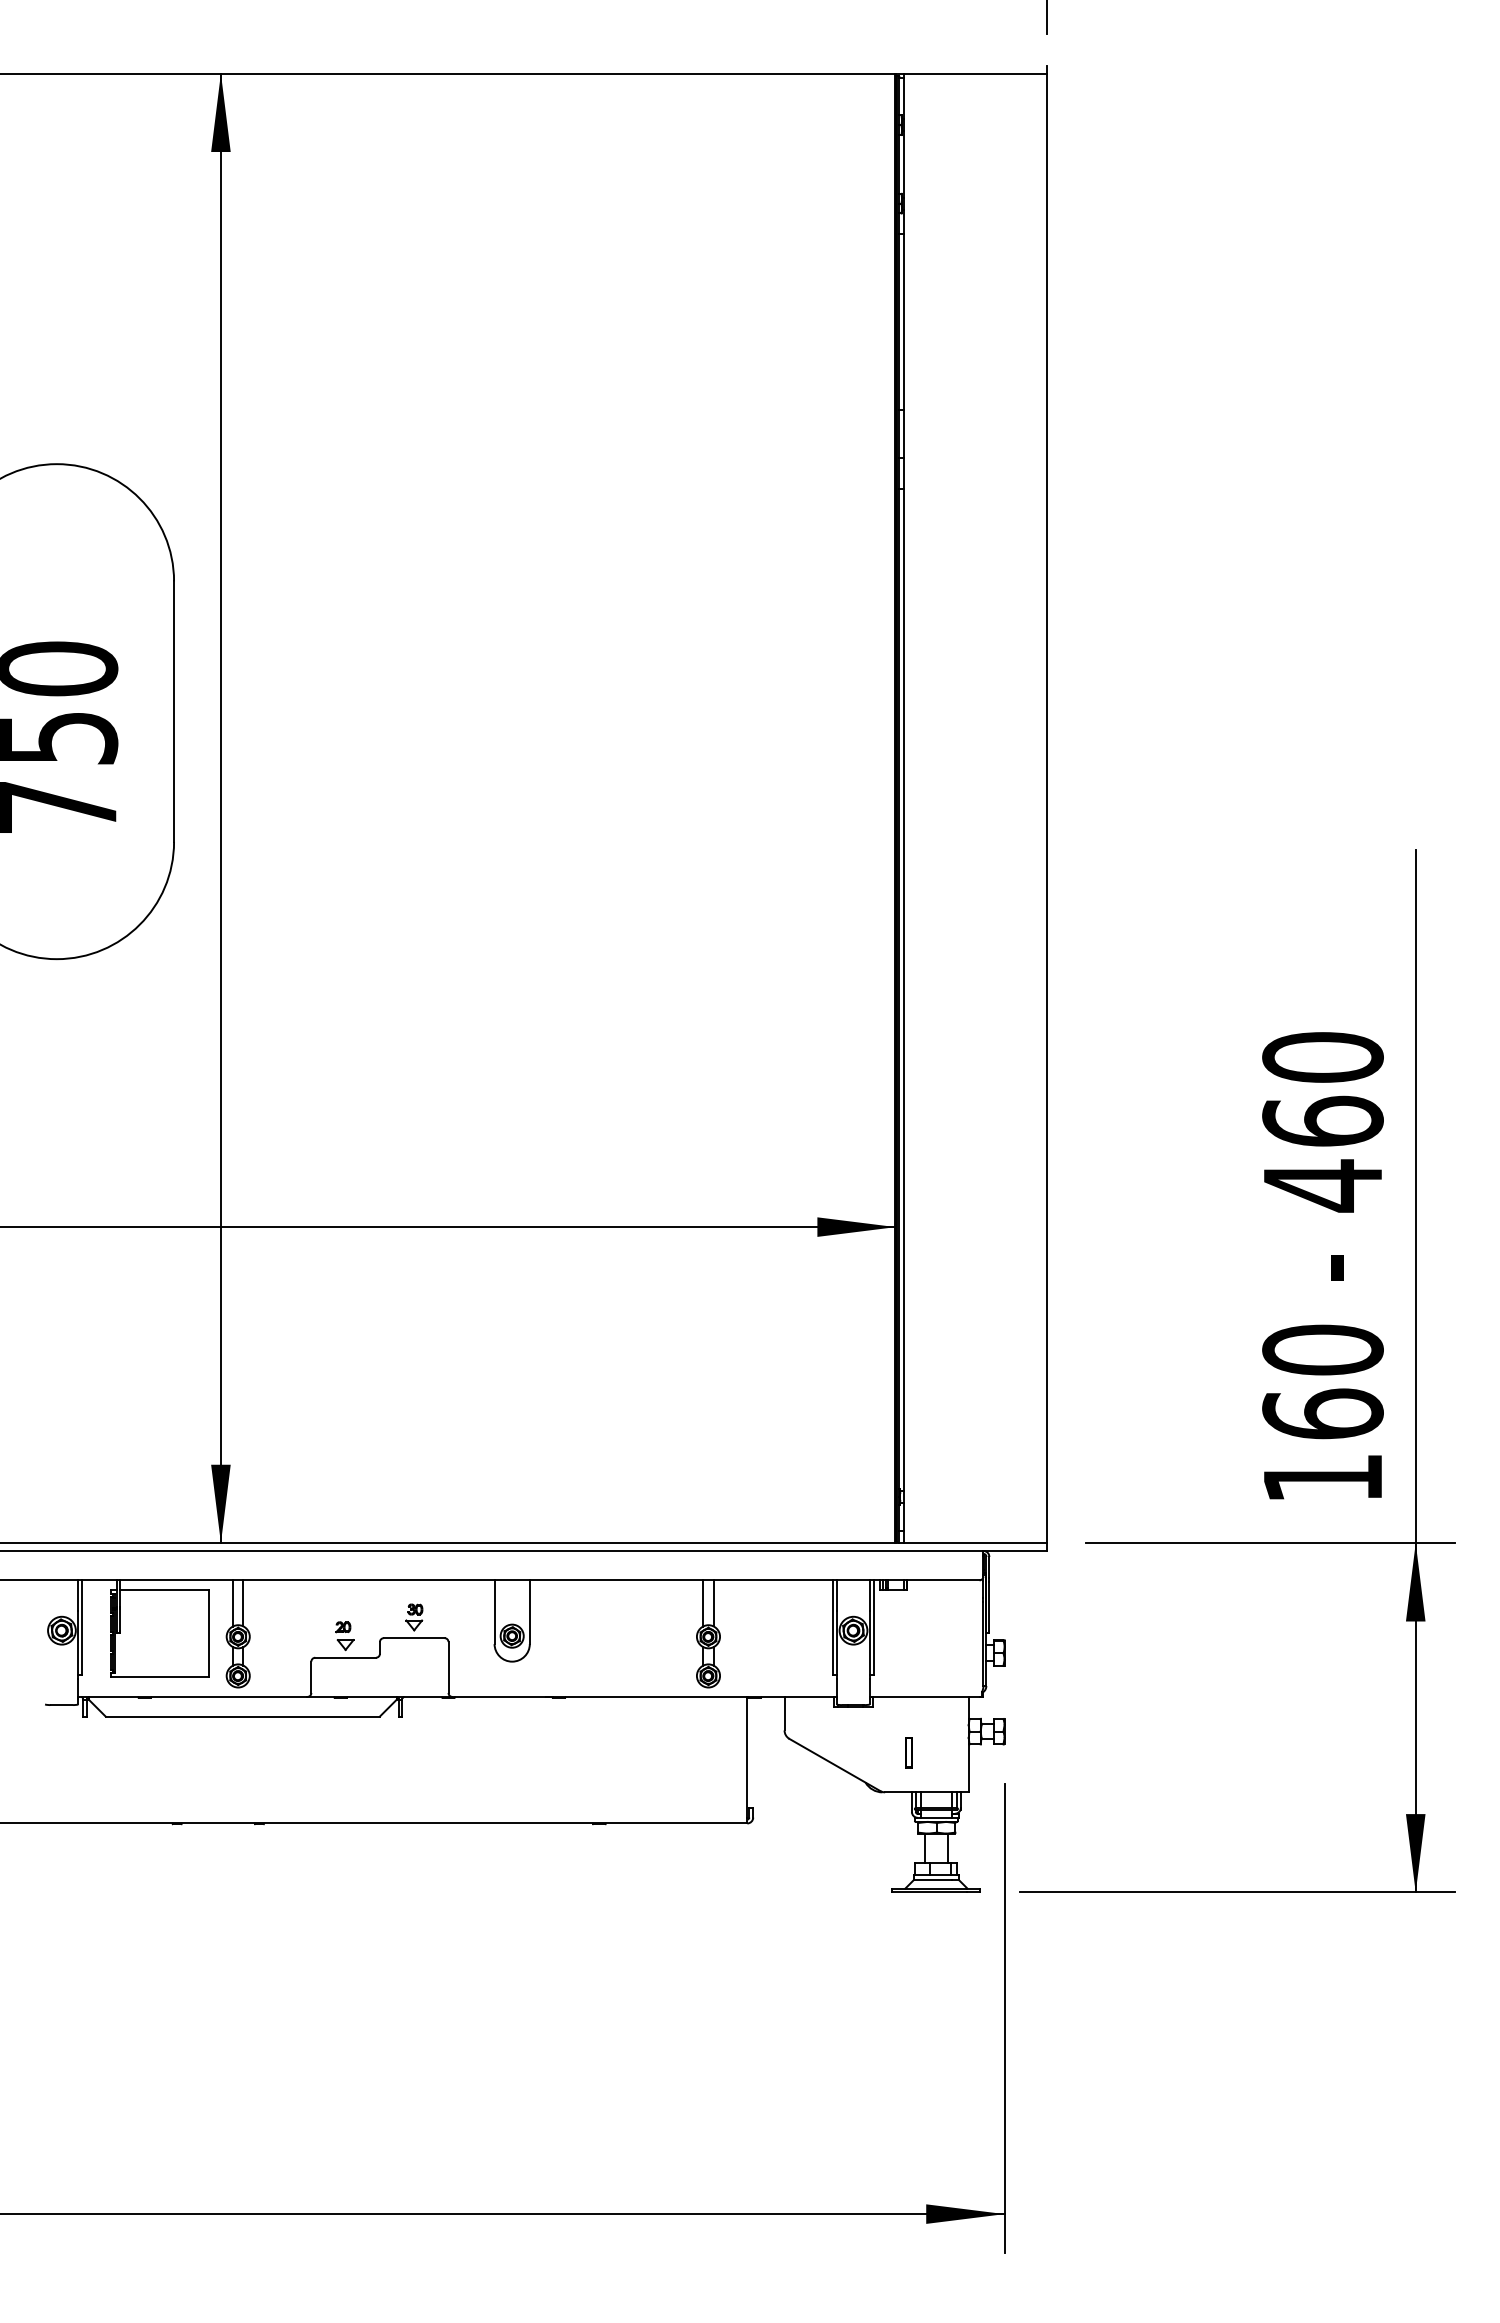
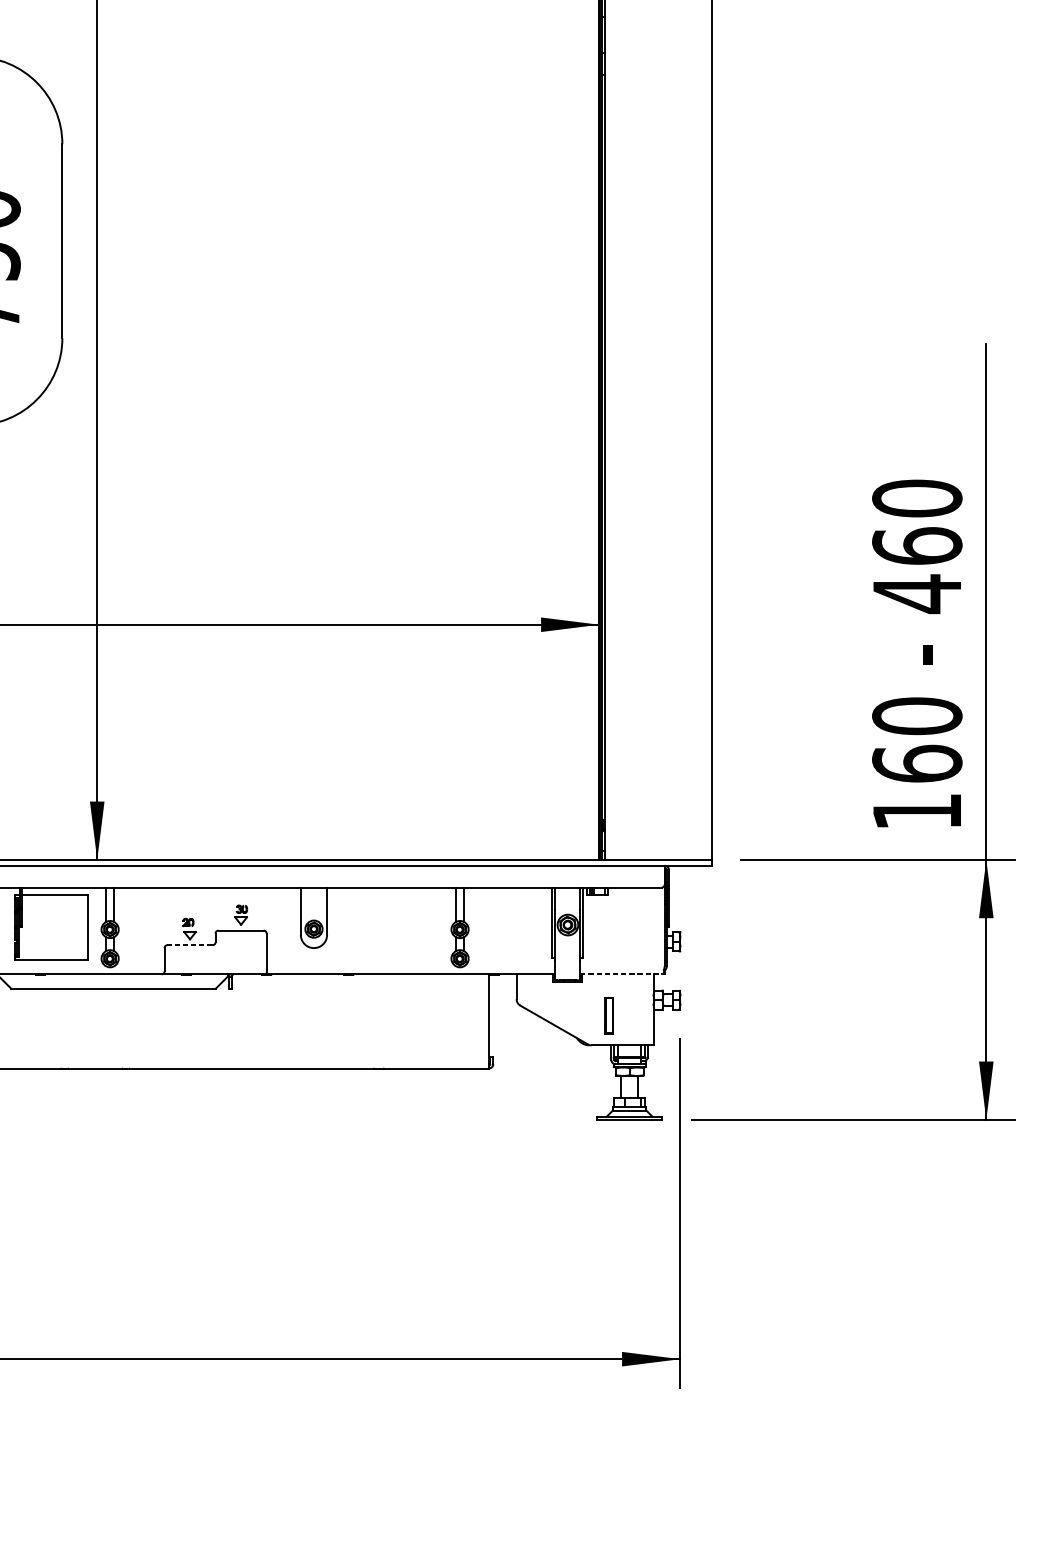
line: (345, 1657) -> (189, 945), solid -> dashed
line: (925, 1696) -> (621, 974), solid -> dashed
part: (908, 1752) -> (608, 1015), size x1.6

